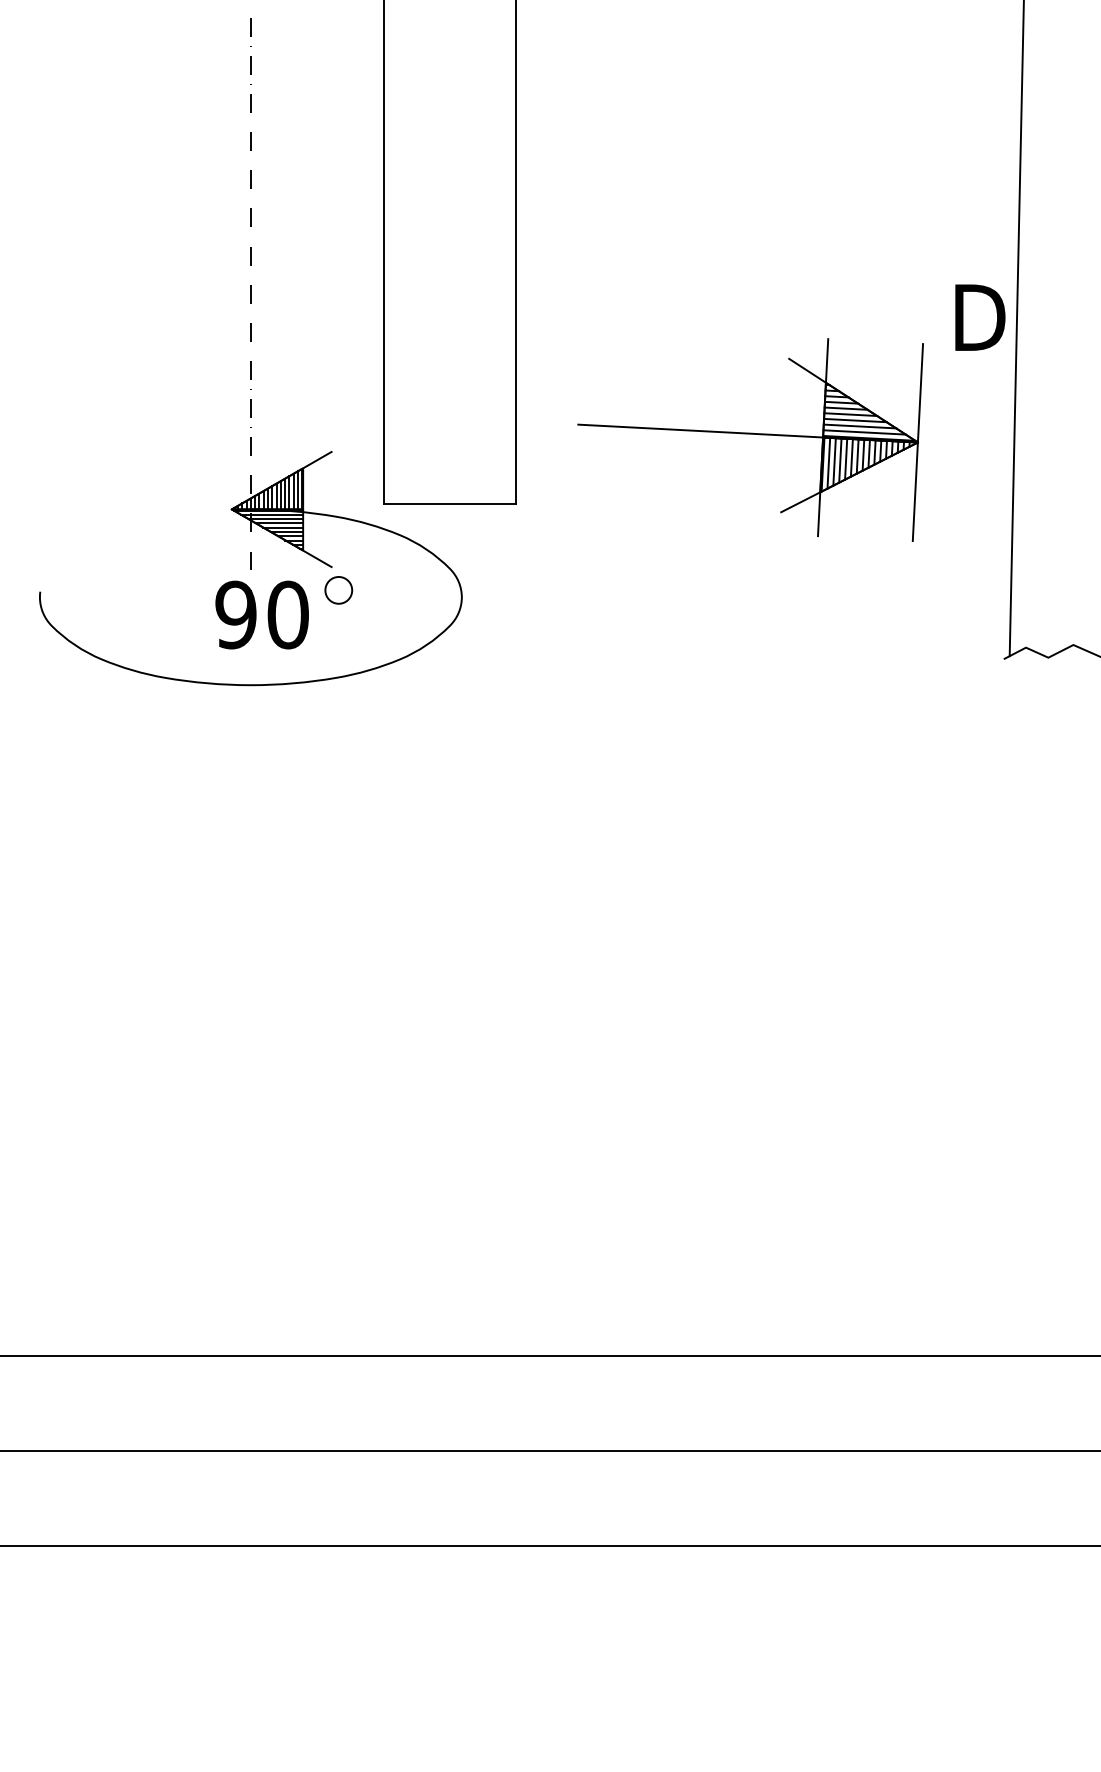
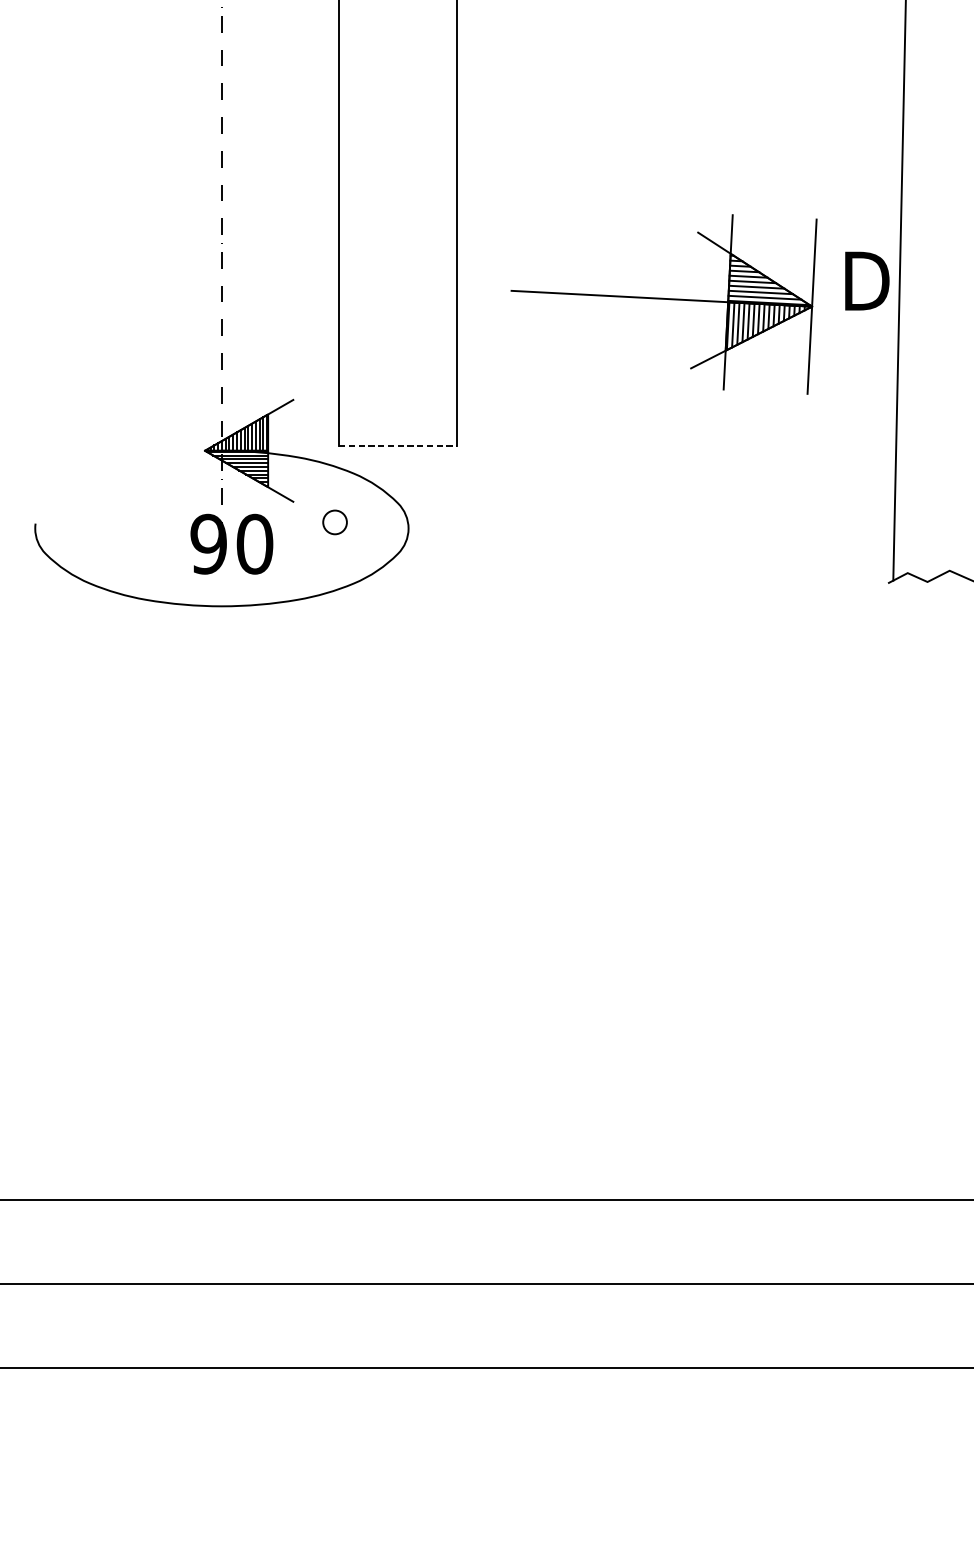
part: (750, 439) -> (663, 303), moved
line: (450, 504) -> (398, 446), solid -> dashed
circle: (338, 590) -> (334, 522), moved

